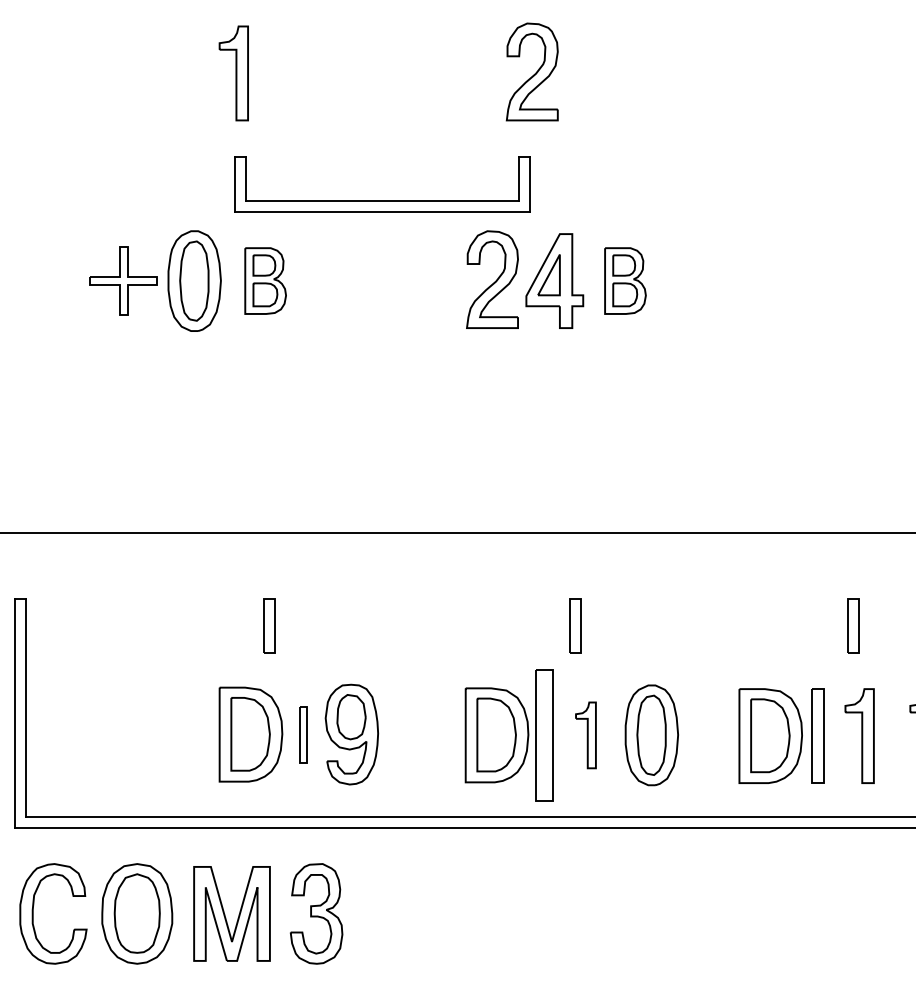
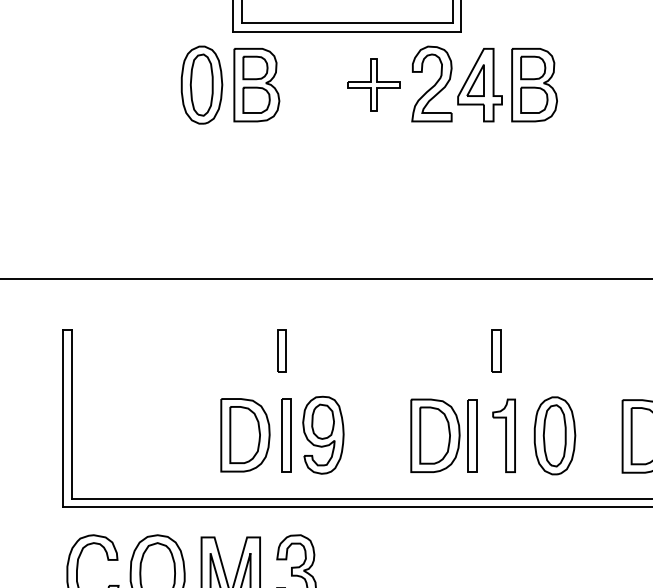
part: (123, 280) -> (374, 84), moved
part: (265, 280) -> (256, 84), size x1.43
part: (625, 280) -> (534, 84), size x1.43
part: (269, 625) -> (282, 351), moved
part: (303, 734) -> (286, 435), size x1.67
part: (544, 734) -> (472, 435), size x0.71
part: (585, 735) -> (503, 435), size x1.43

